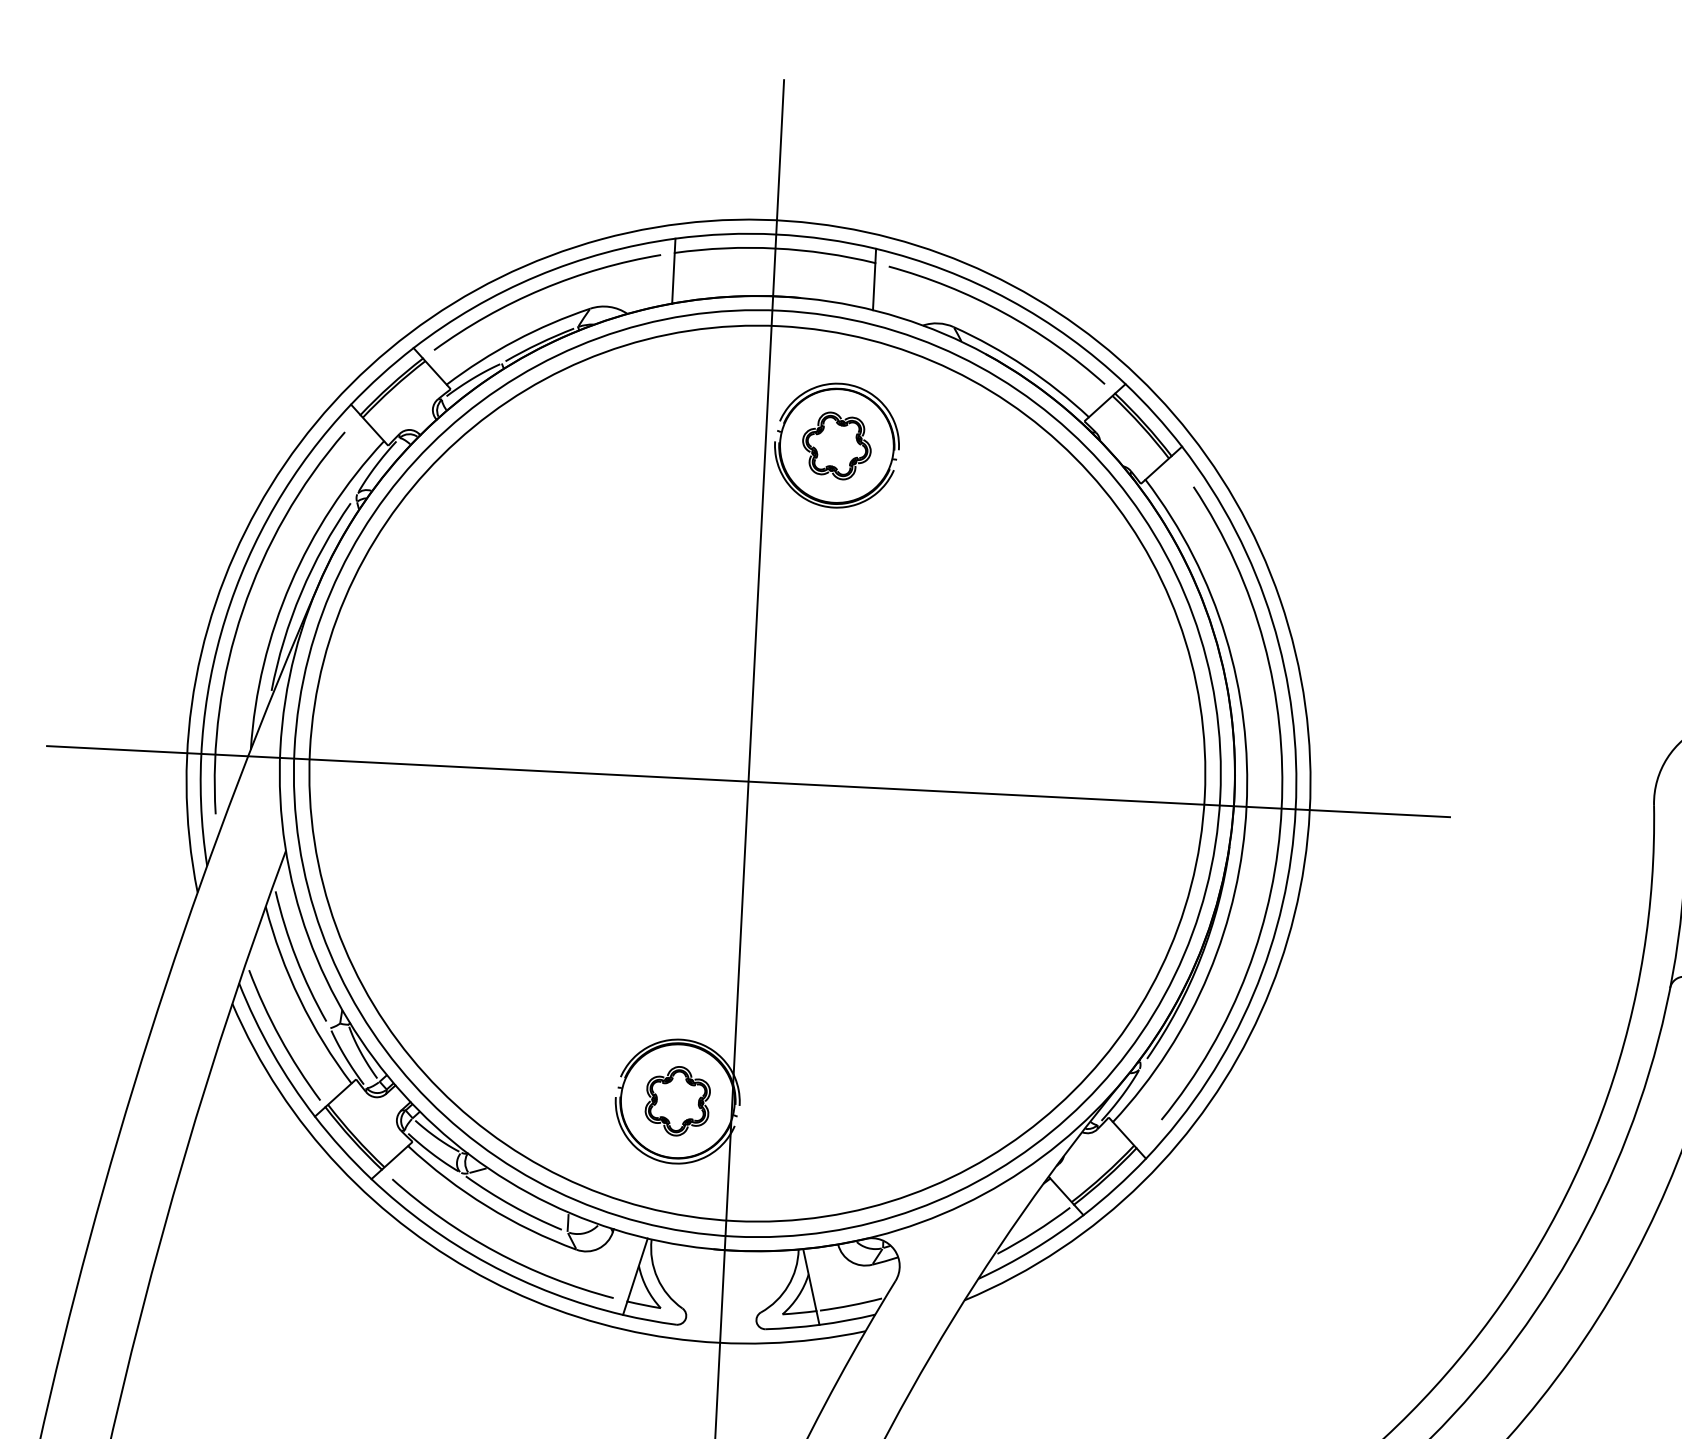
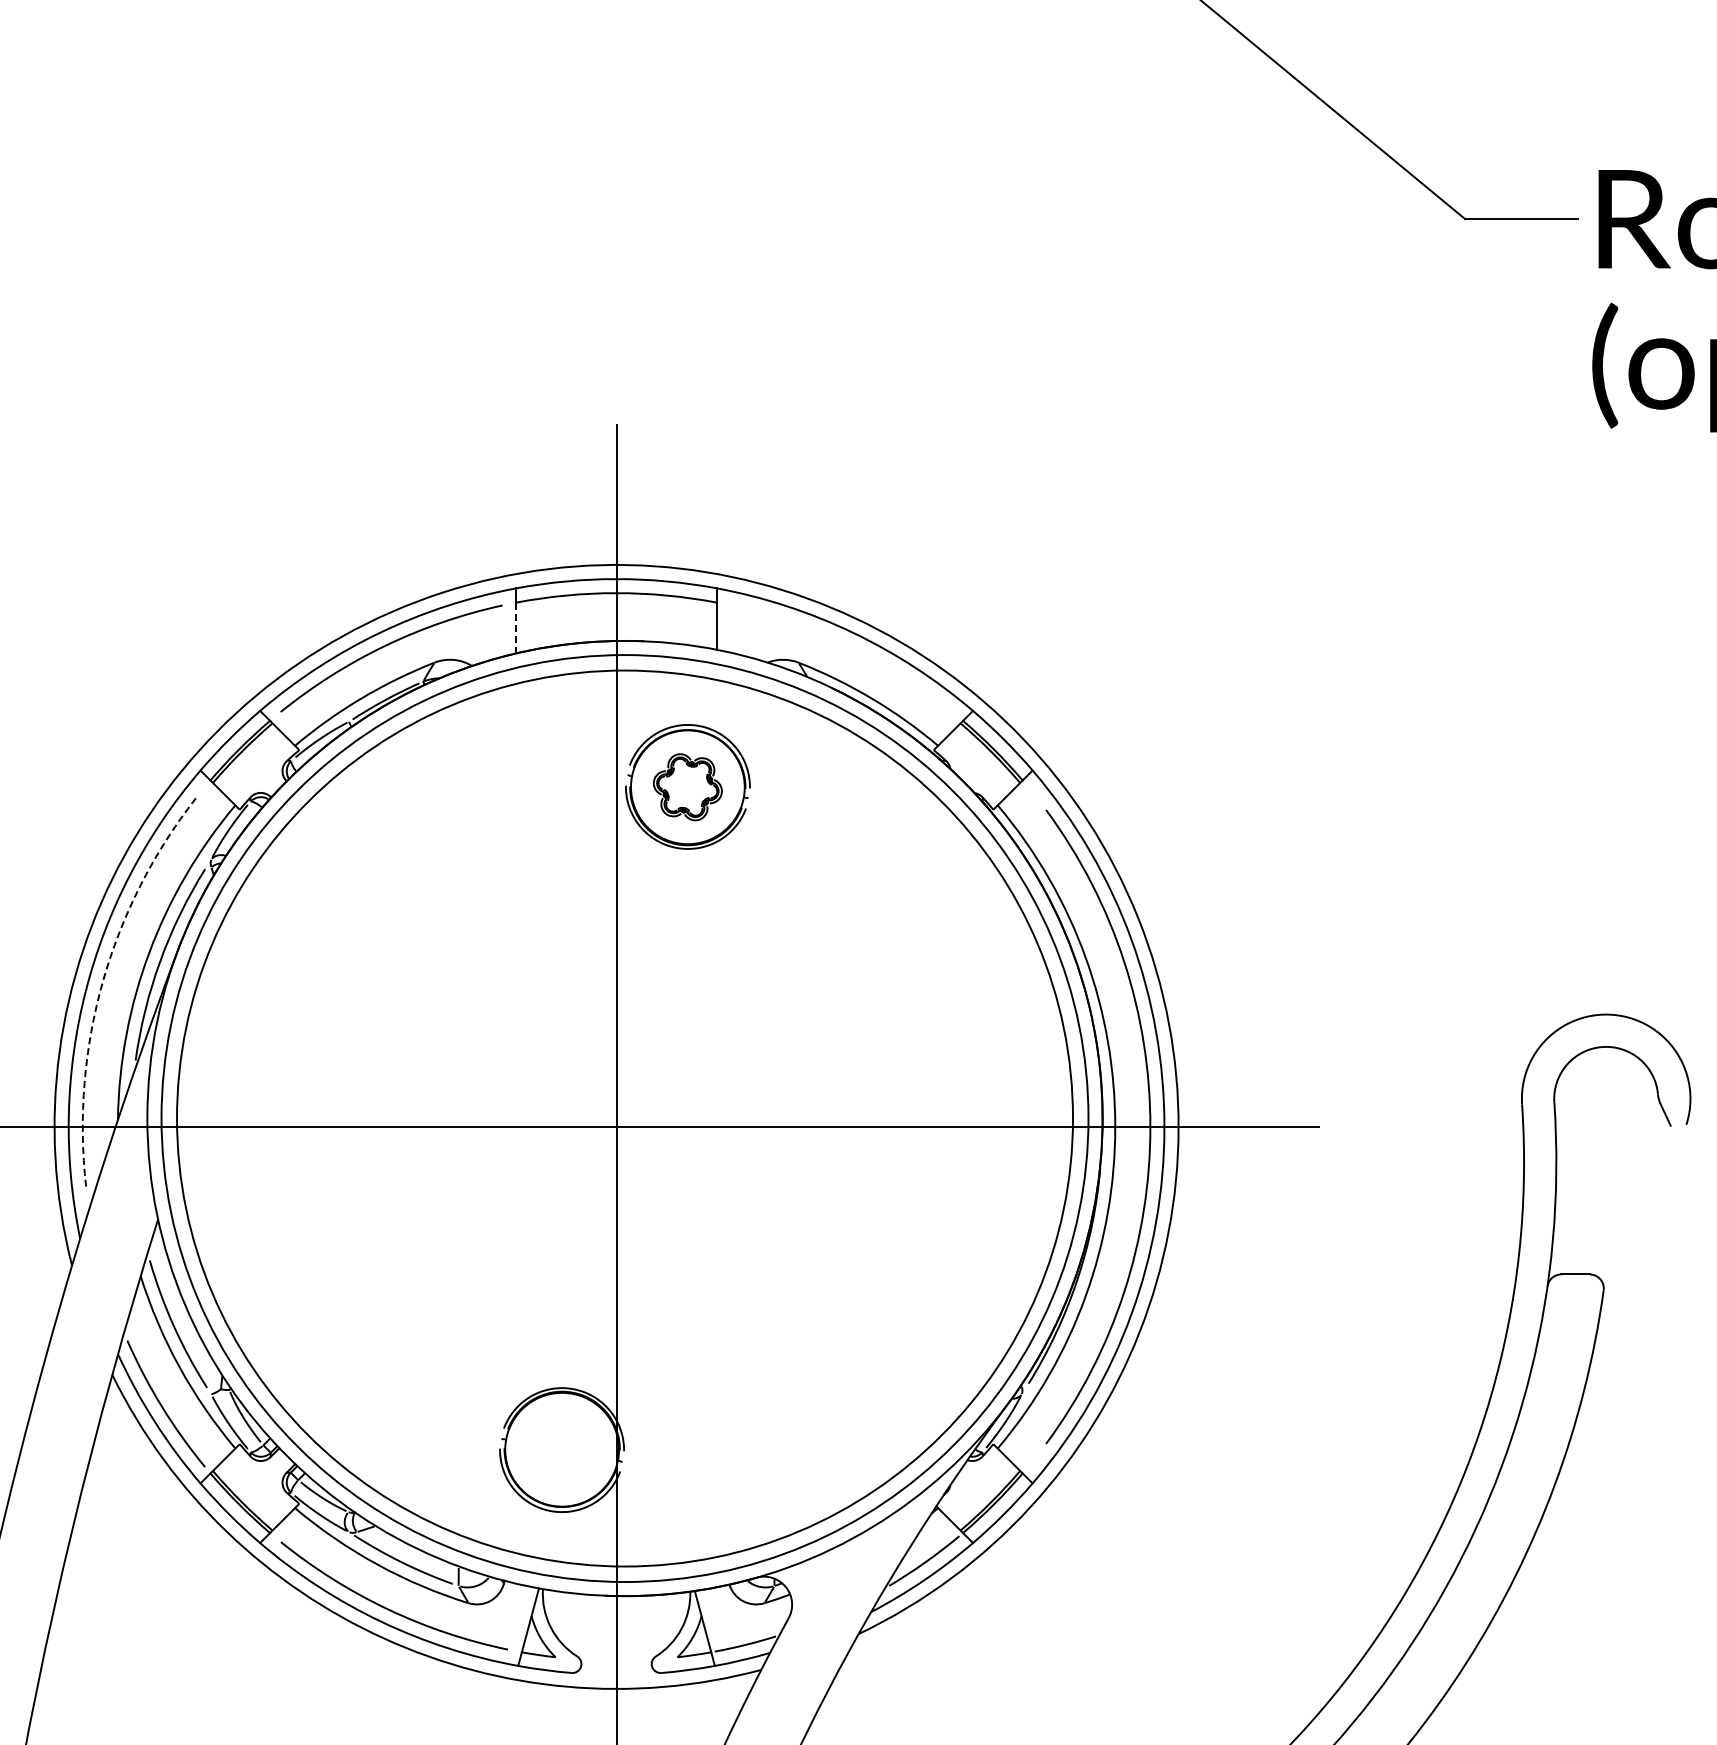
line: (673, 278) -> (516, 628), solid -> dashed
arc: (1002, 313) -> (846, 646), removed
arc: (242, 610) -> (102, 981), solid -> dashed
part: (677, 1100) -> (561, 1449), removed

